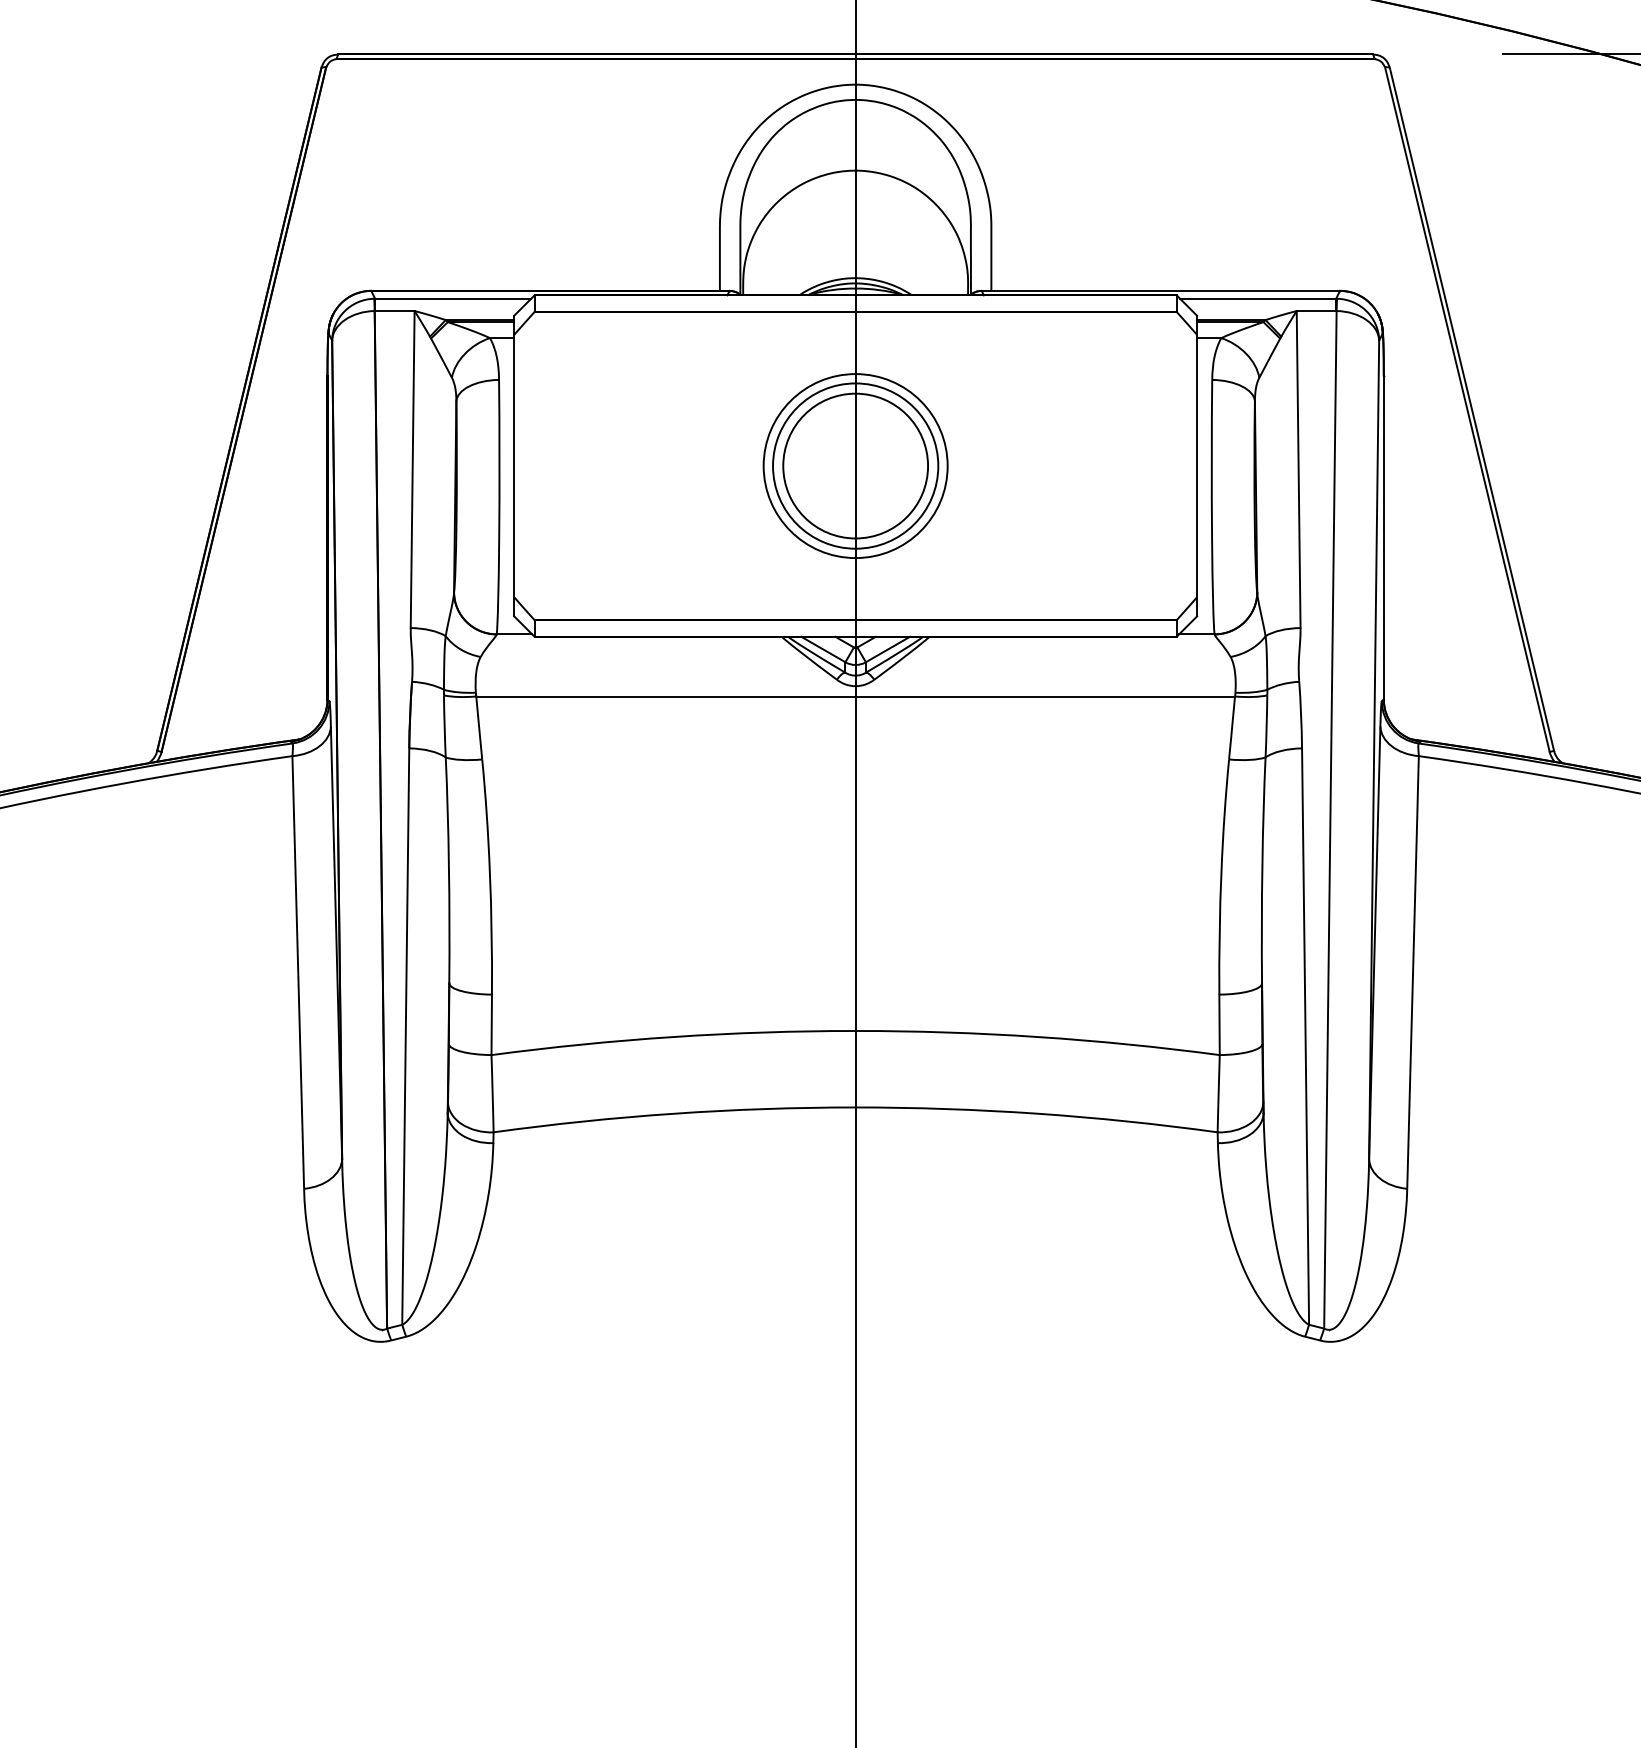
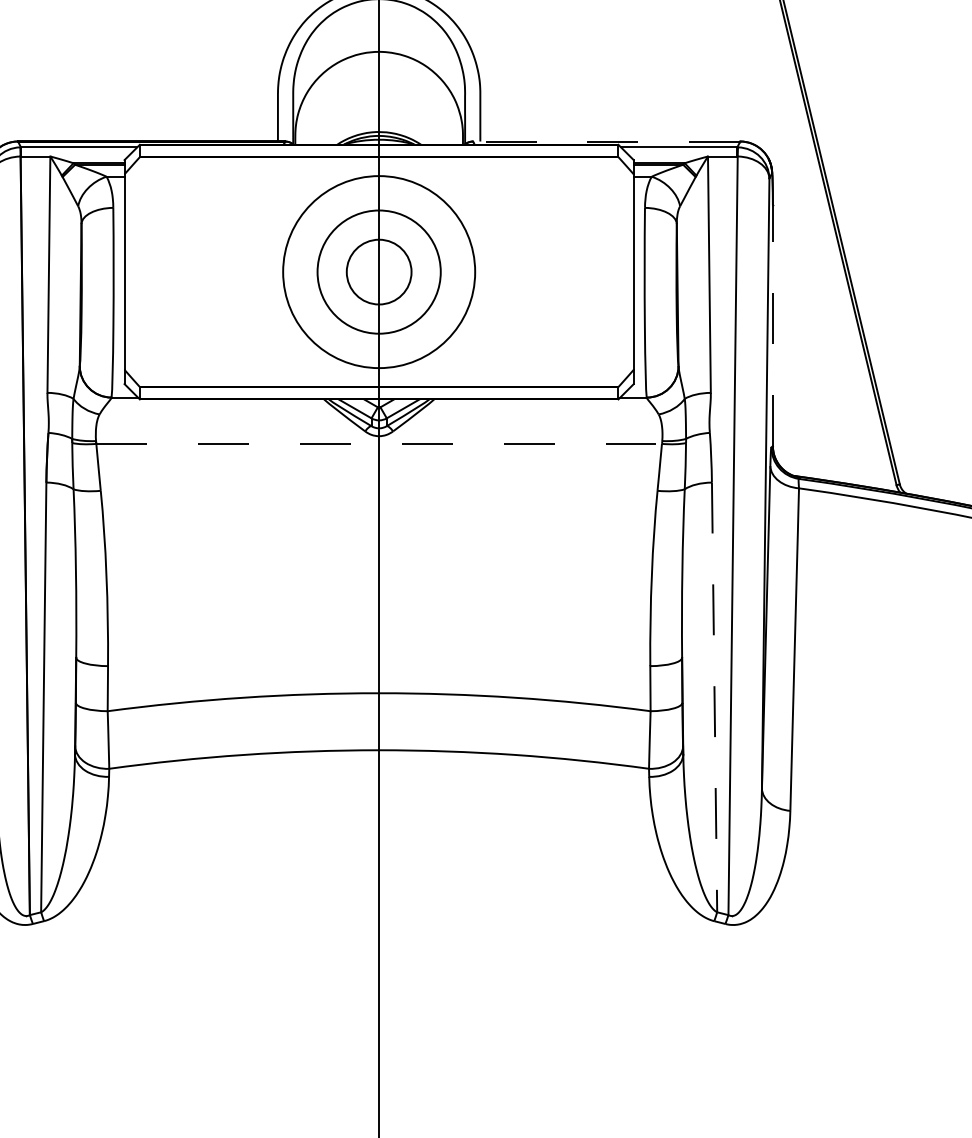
line: (1160, 290) -> (606, 141), solid -> dashed
circle: (855, 465) -> (379, 271), size x0.6
circle: (855, 466) -> (379, 272), size x1.4
line: (1383, 537) -> (772, 325), solid -> dashed
line: (856, 696) -> (379, 443), solid -> dashed
line: (1305, 1037) -> (714, 698), solid -> dashed

